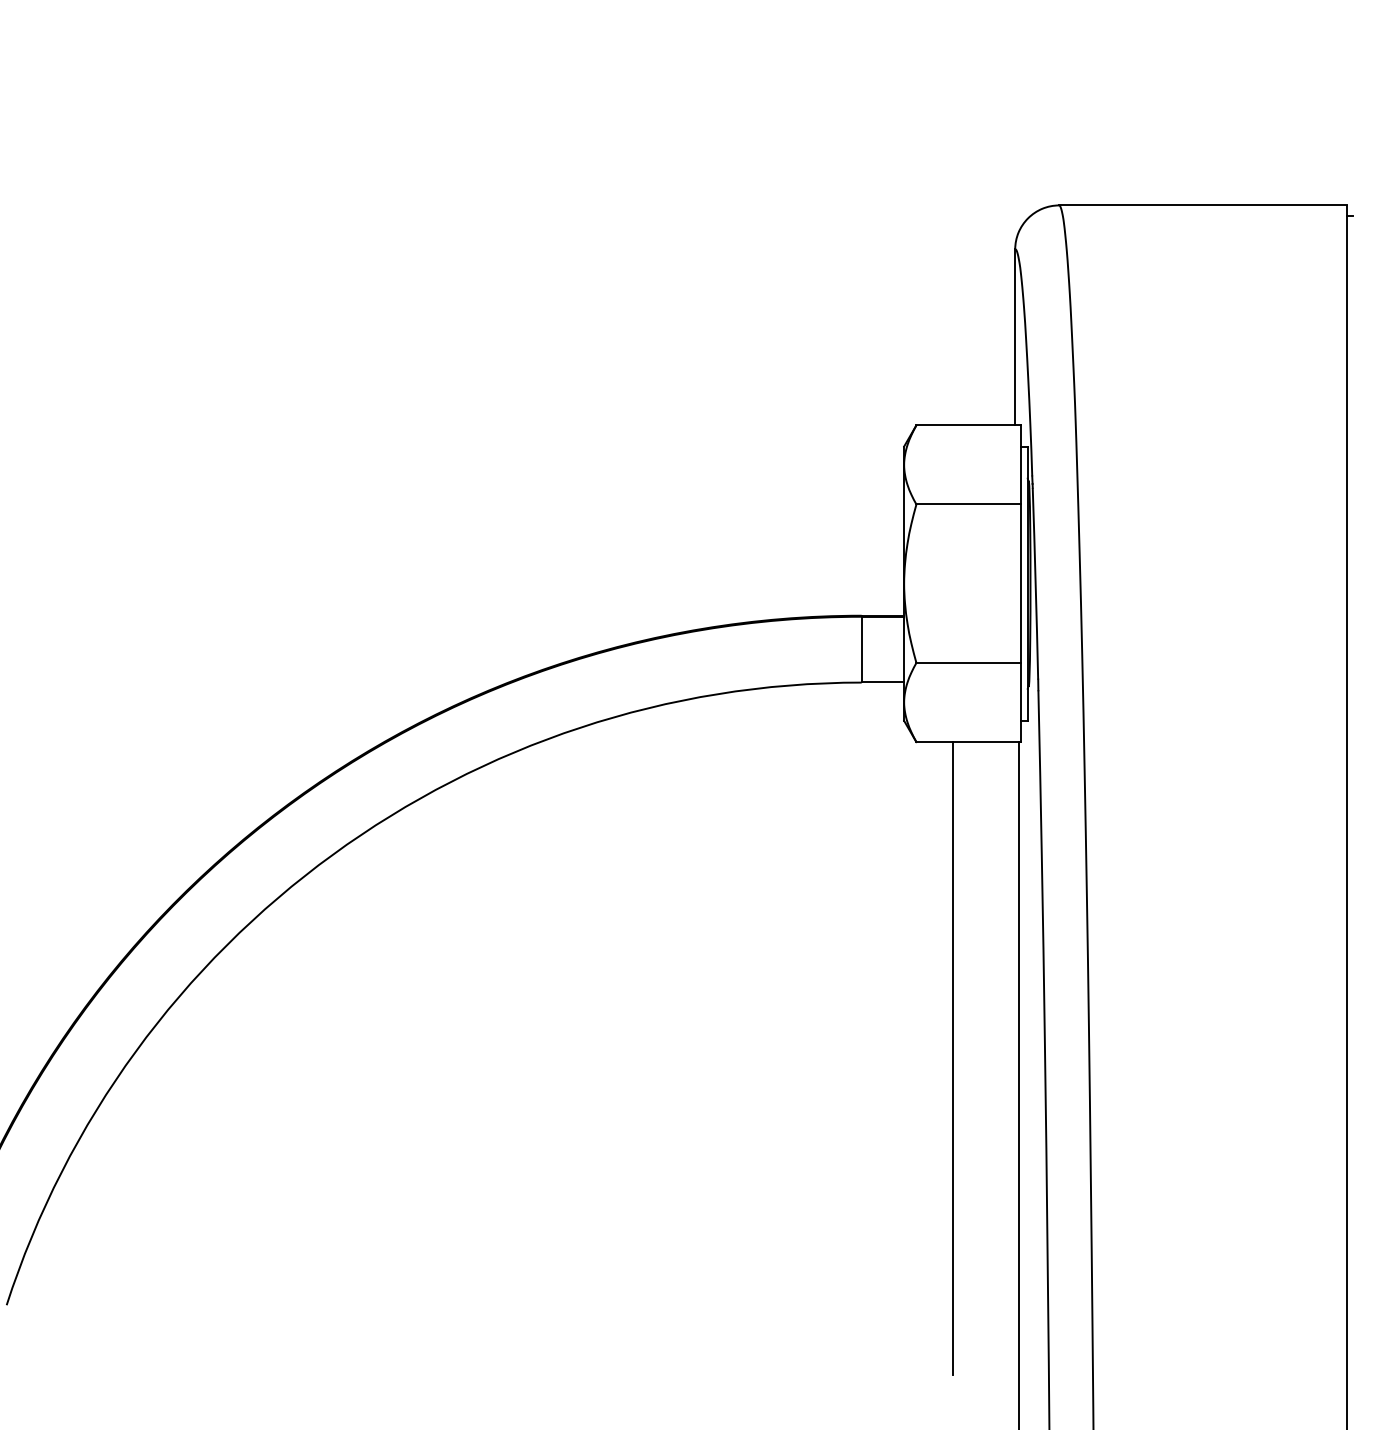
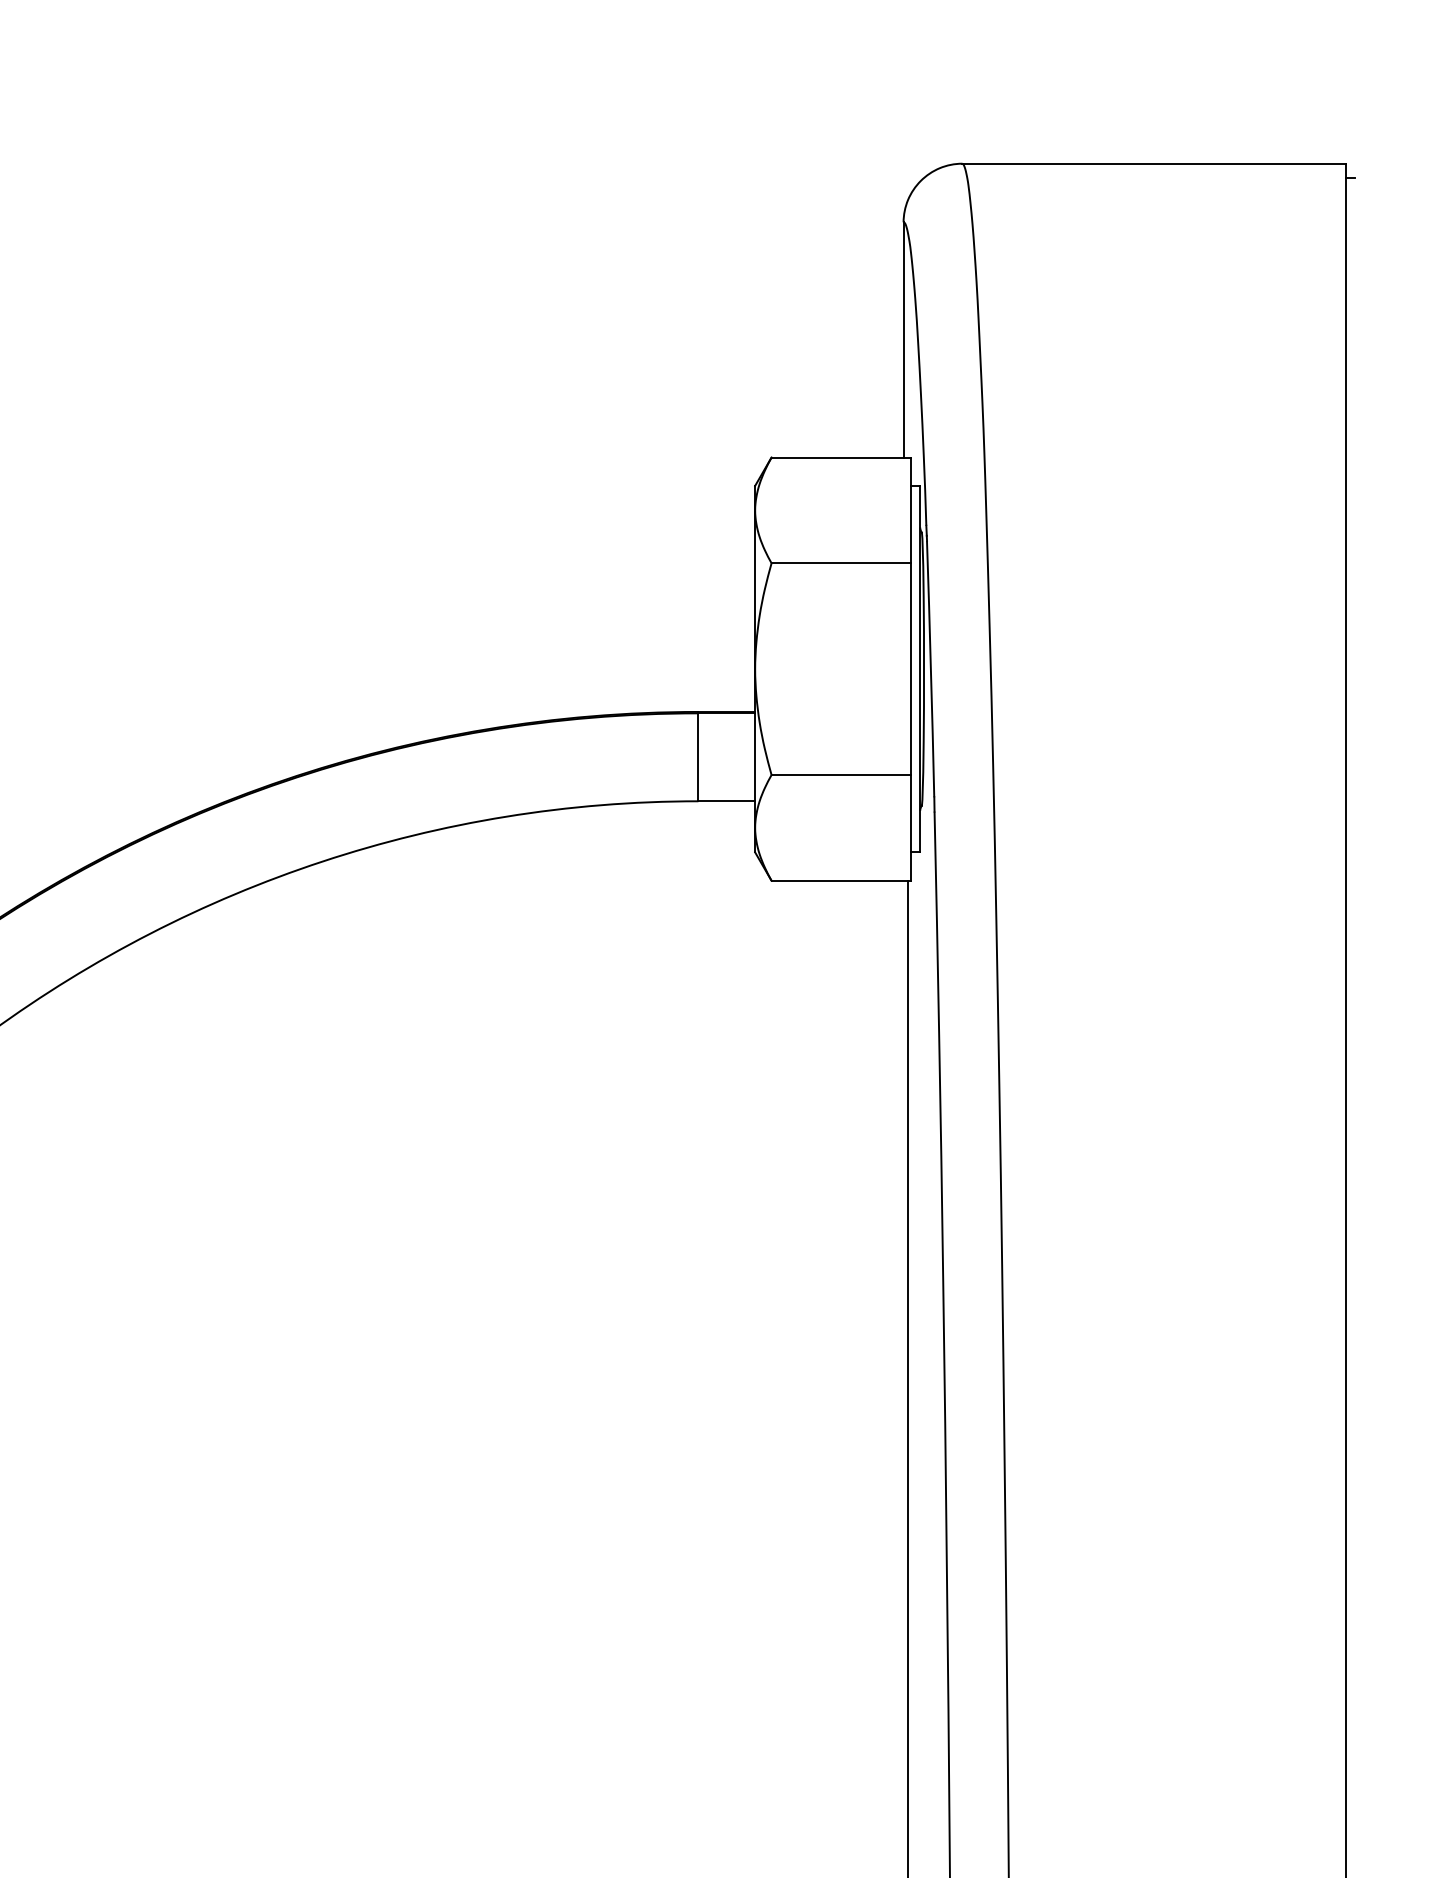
line: (952, 1058) -> (819, 1303), removed

